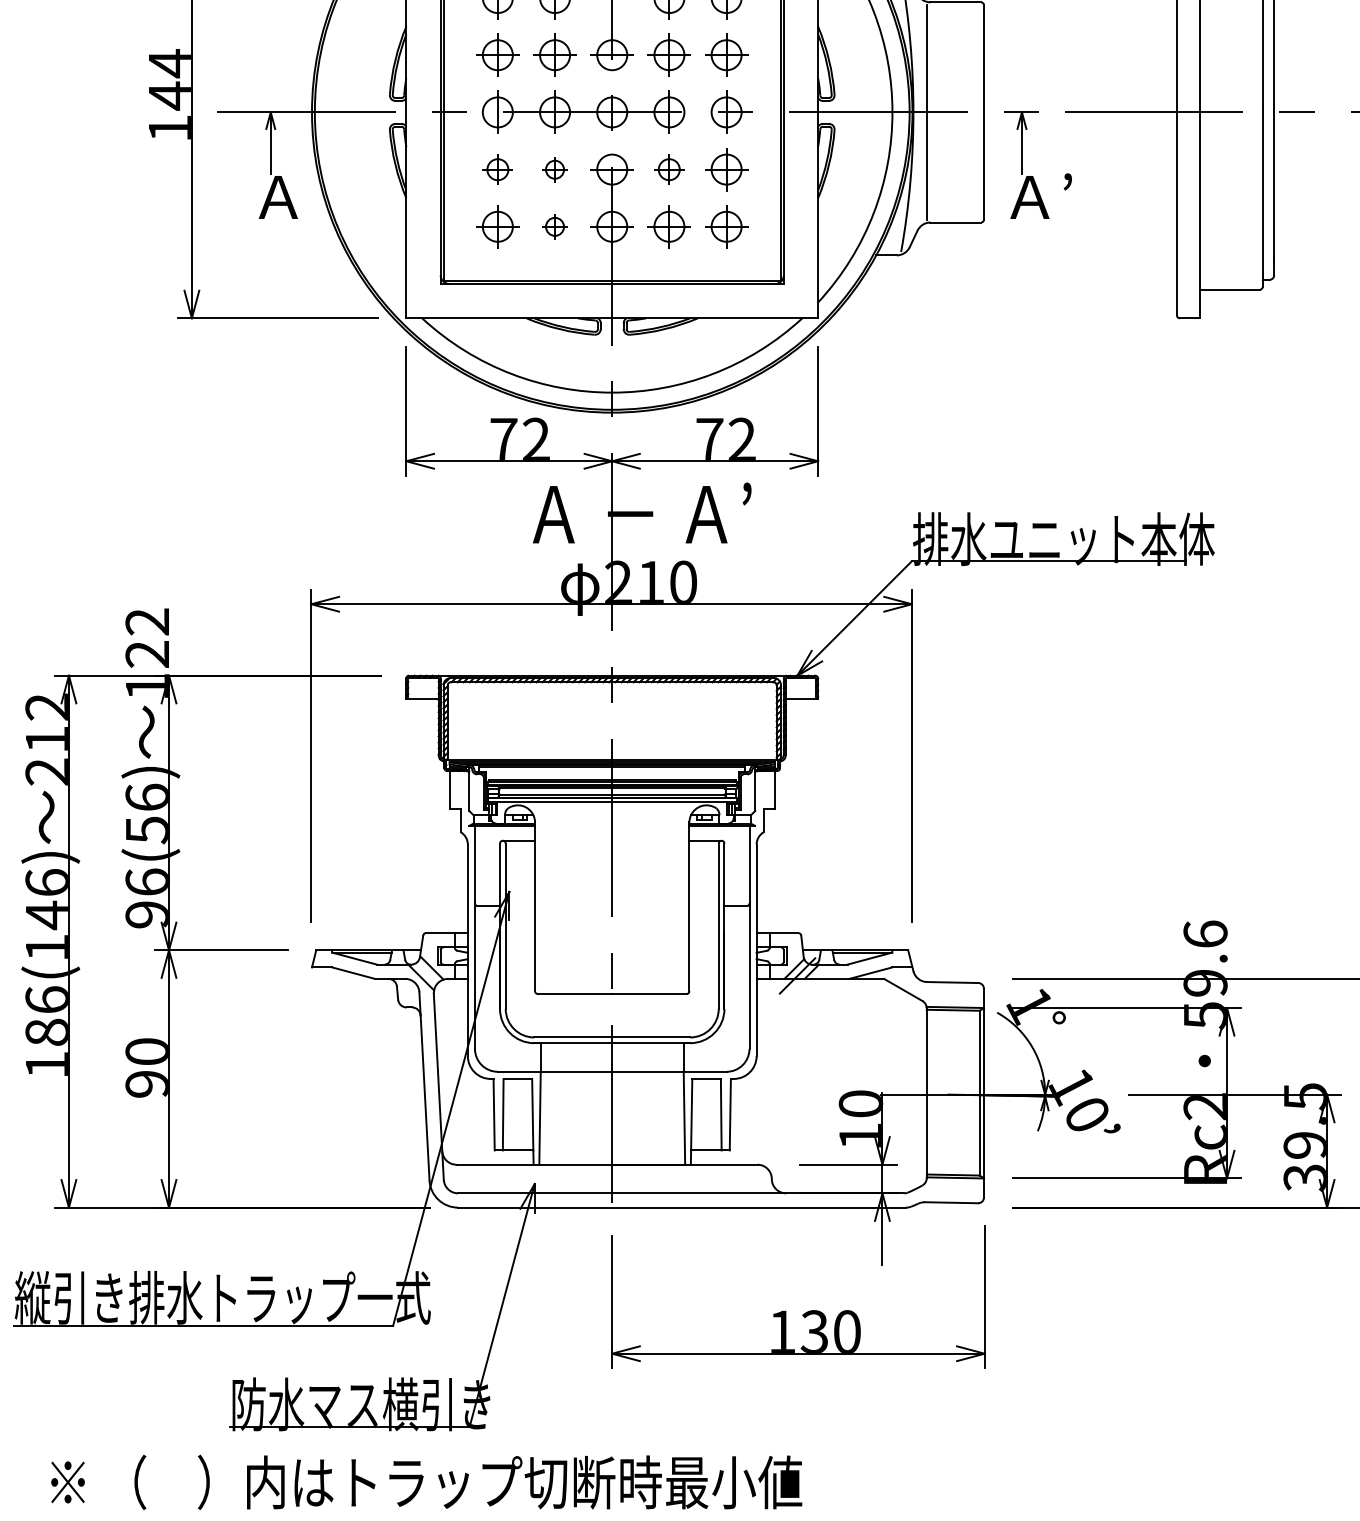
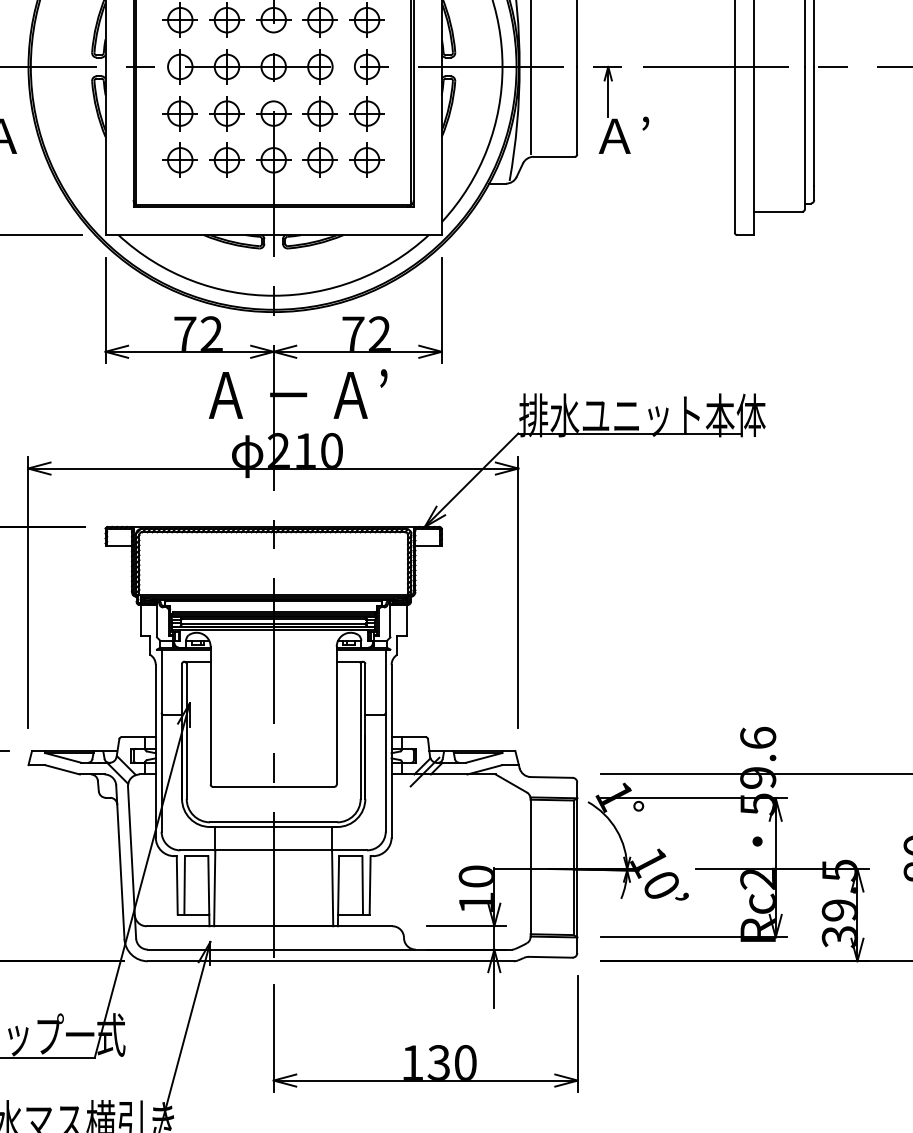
part: (497, 169) -> (179, 113), size x1.43
part: (554, 169) -> (226, 113), size x1.67
part: (668, 169) -> (319, 113), size x1.43
part: (554, 226) -> (226, 160), size x1.67

